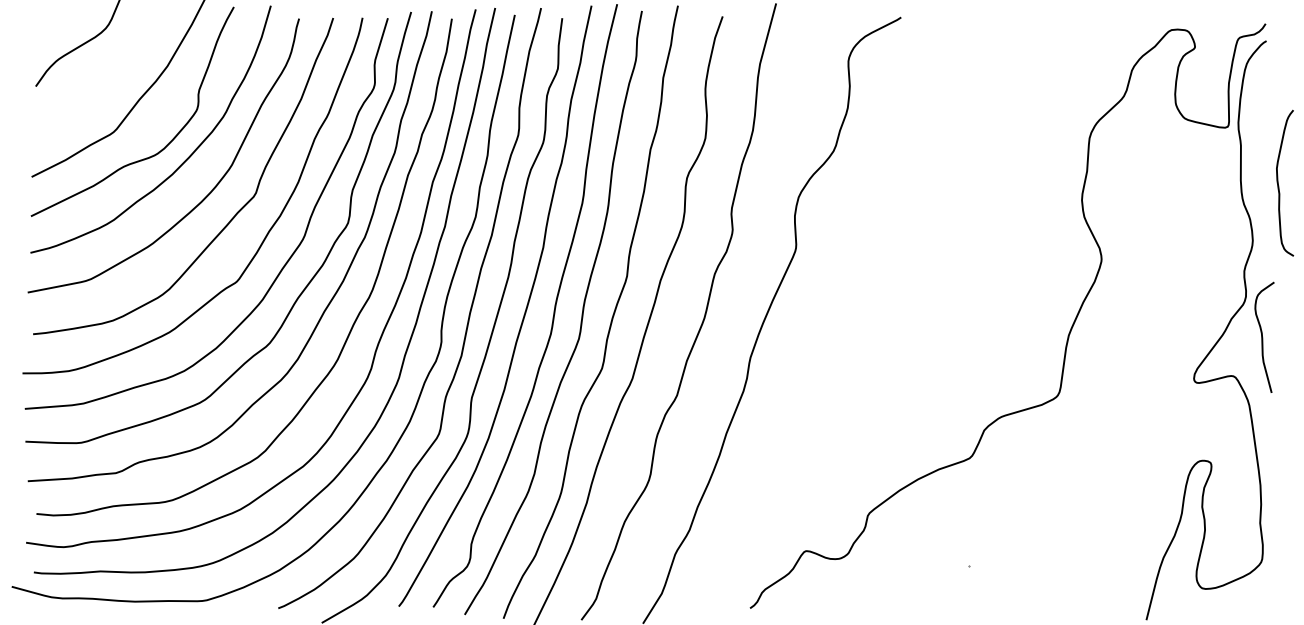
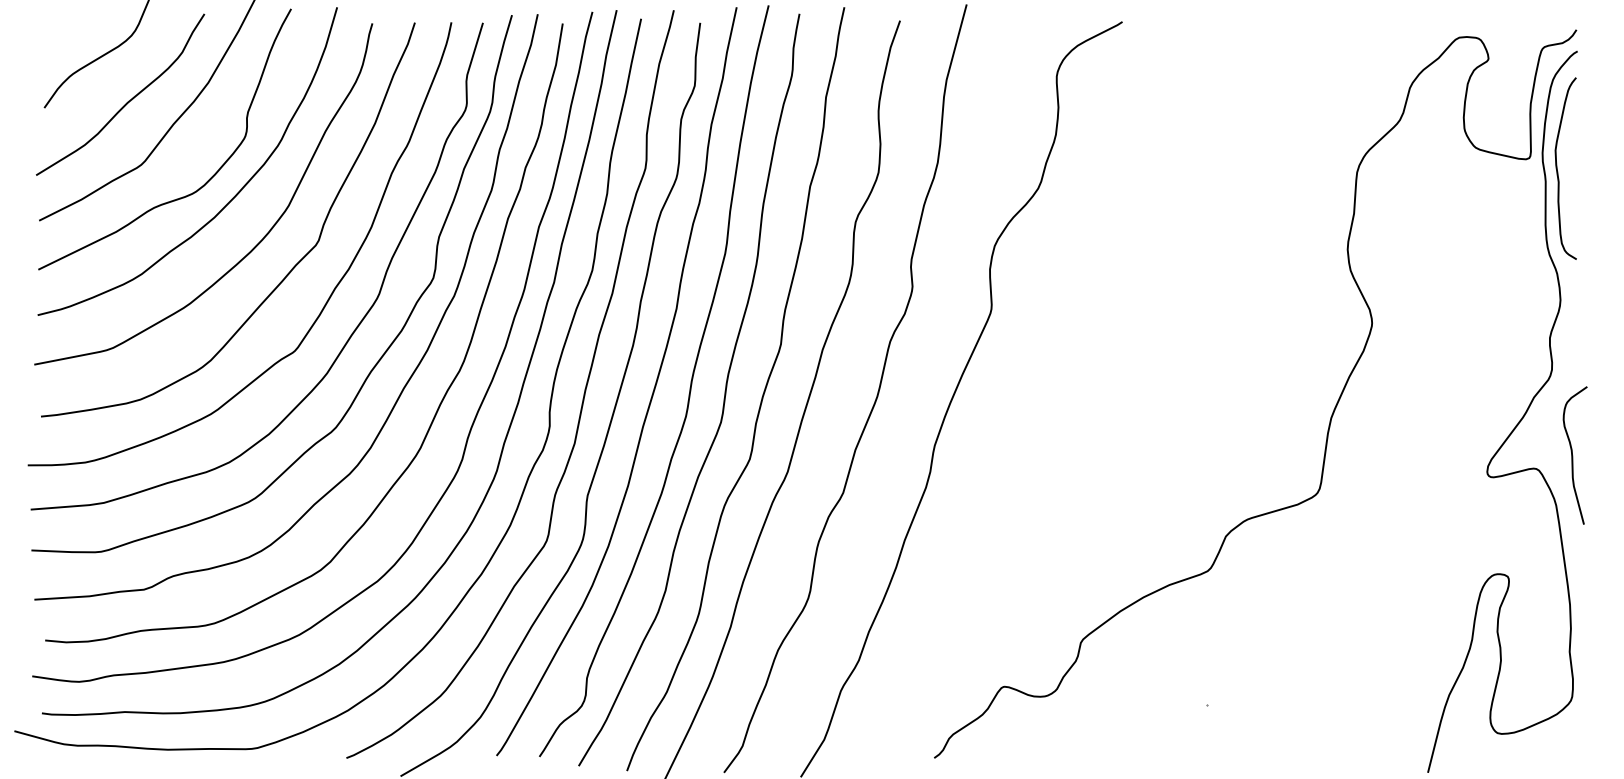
curve: (102, 81) -> (127, 101), added
curve: (1279, 185) -> (1558, 171), moved
curve: (1263, 337) -> (1573, 455), moved

